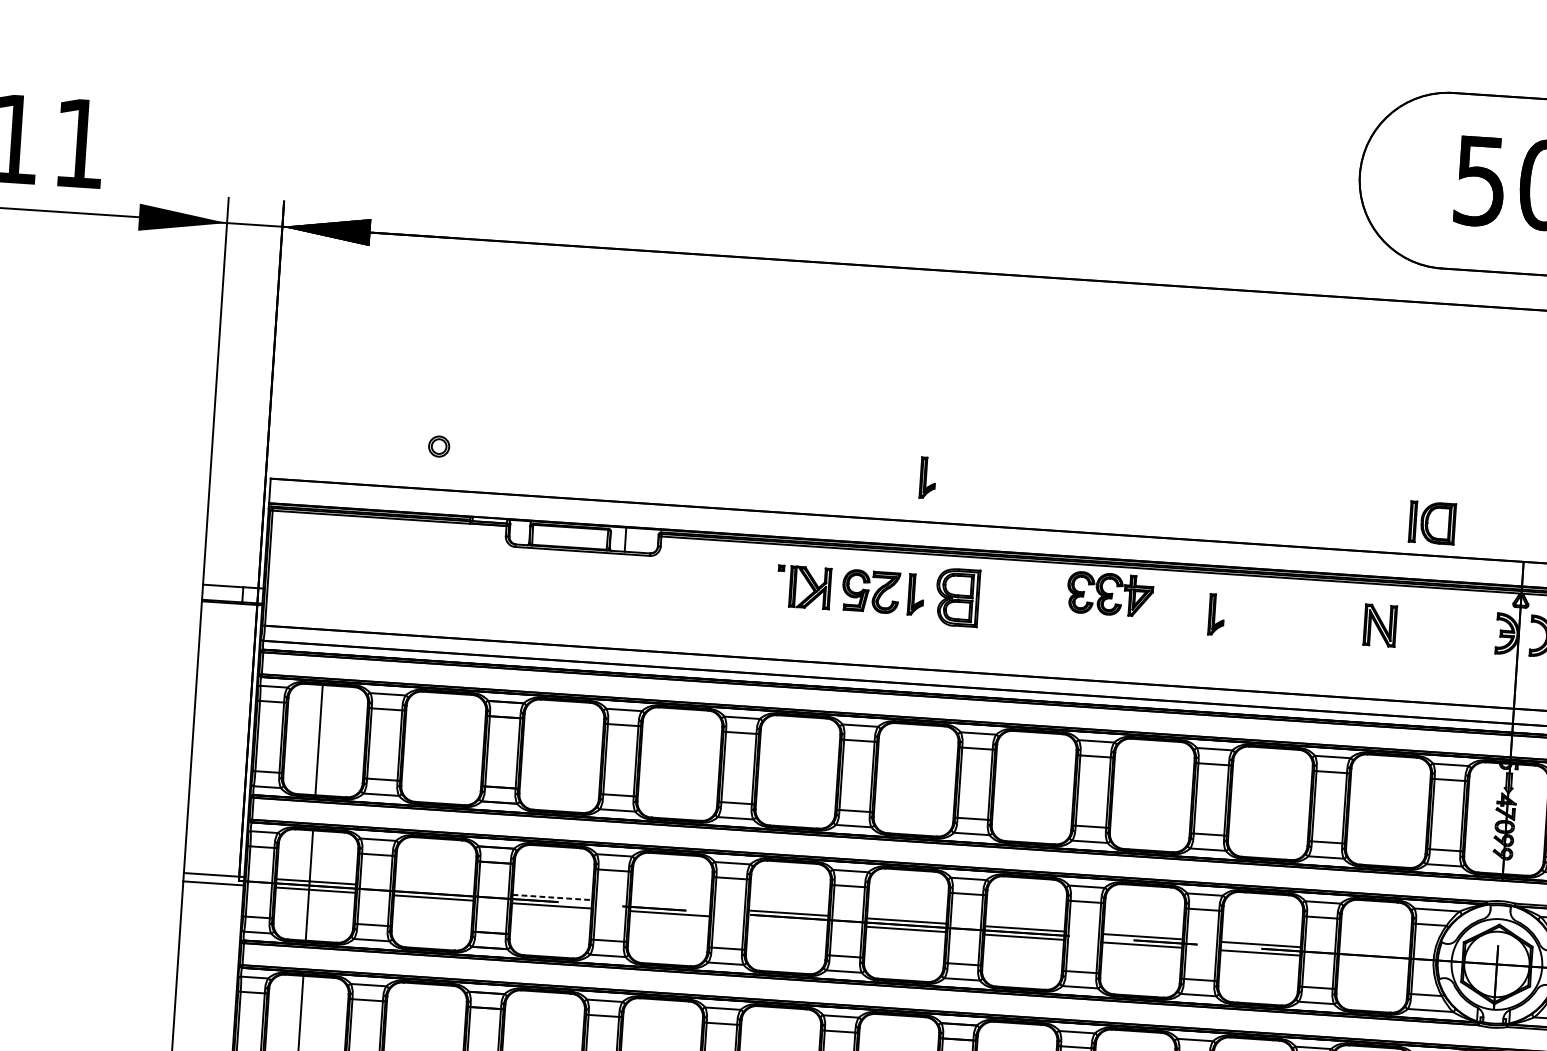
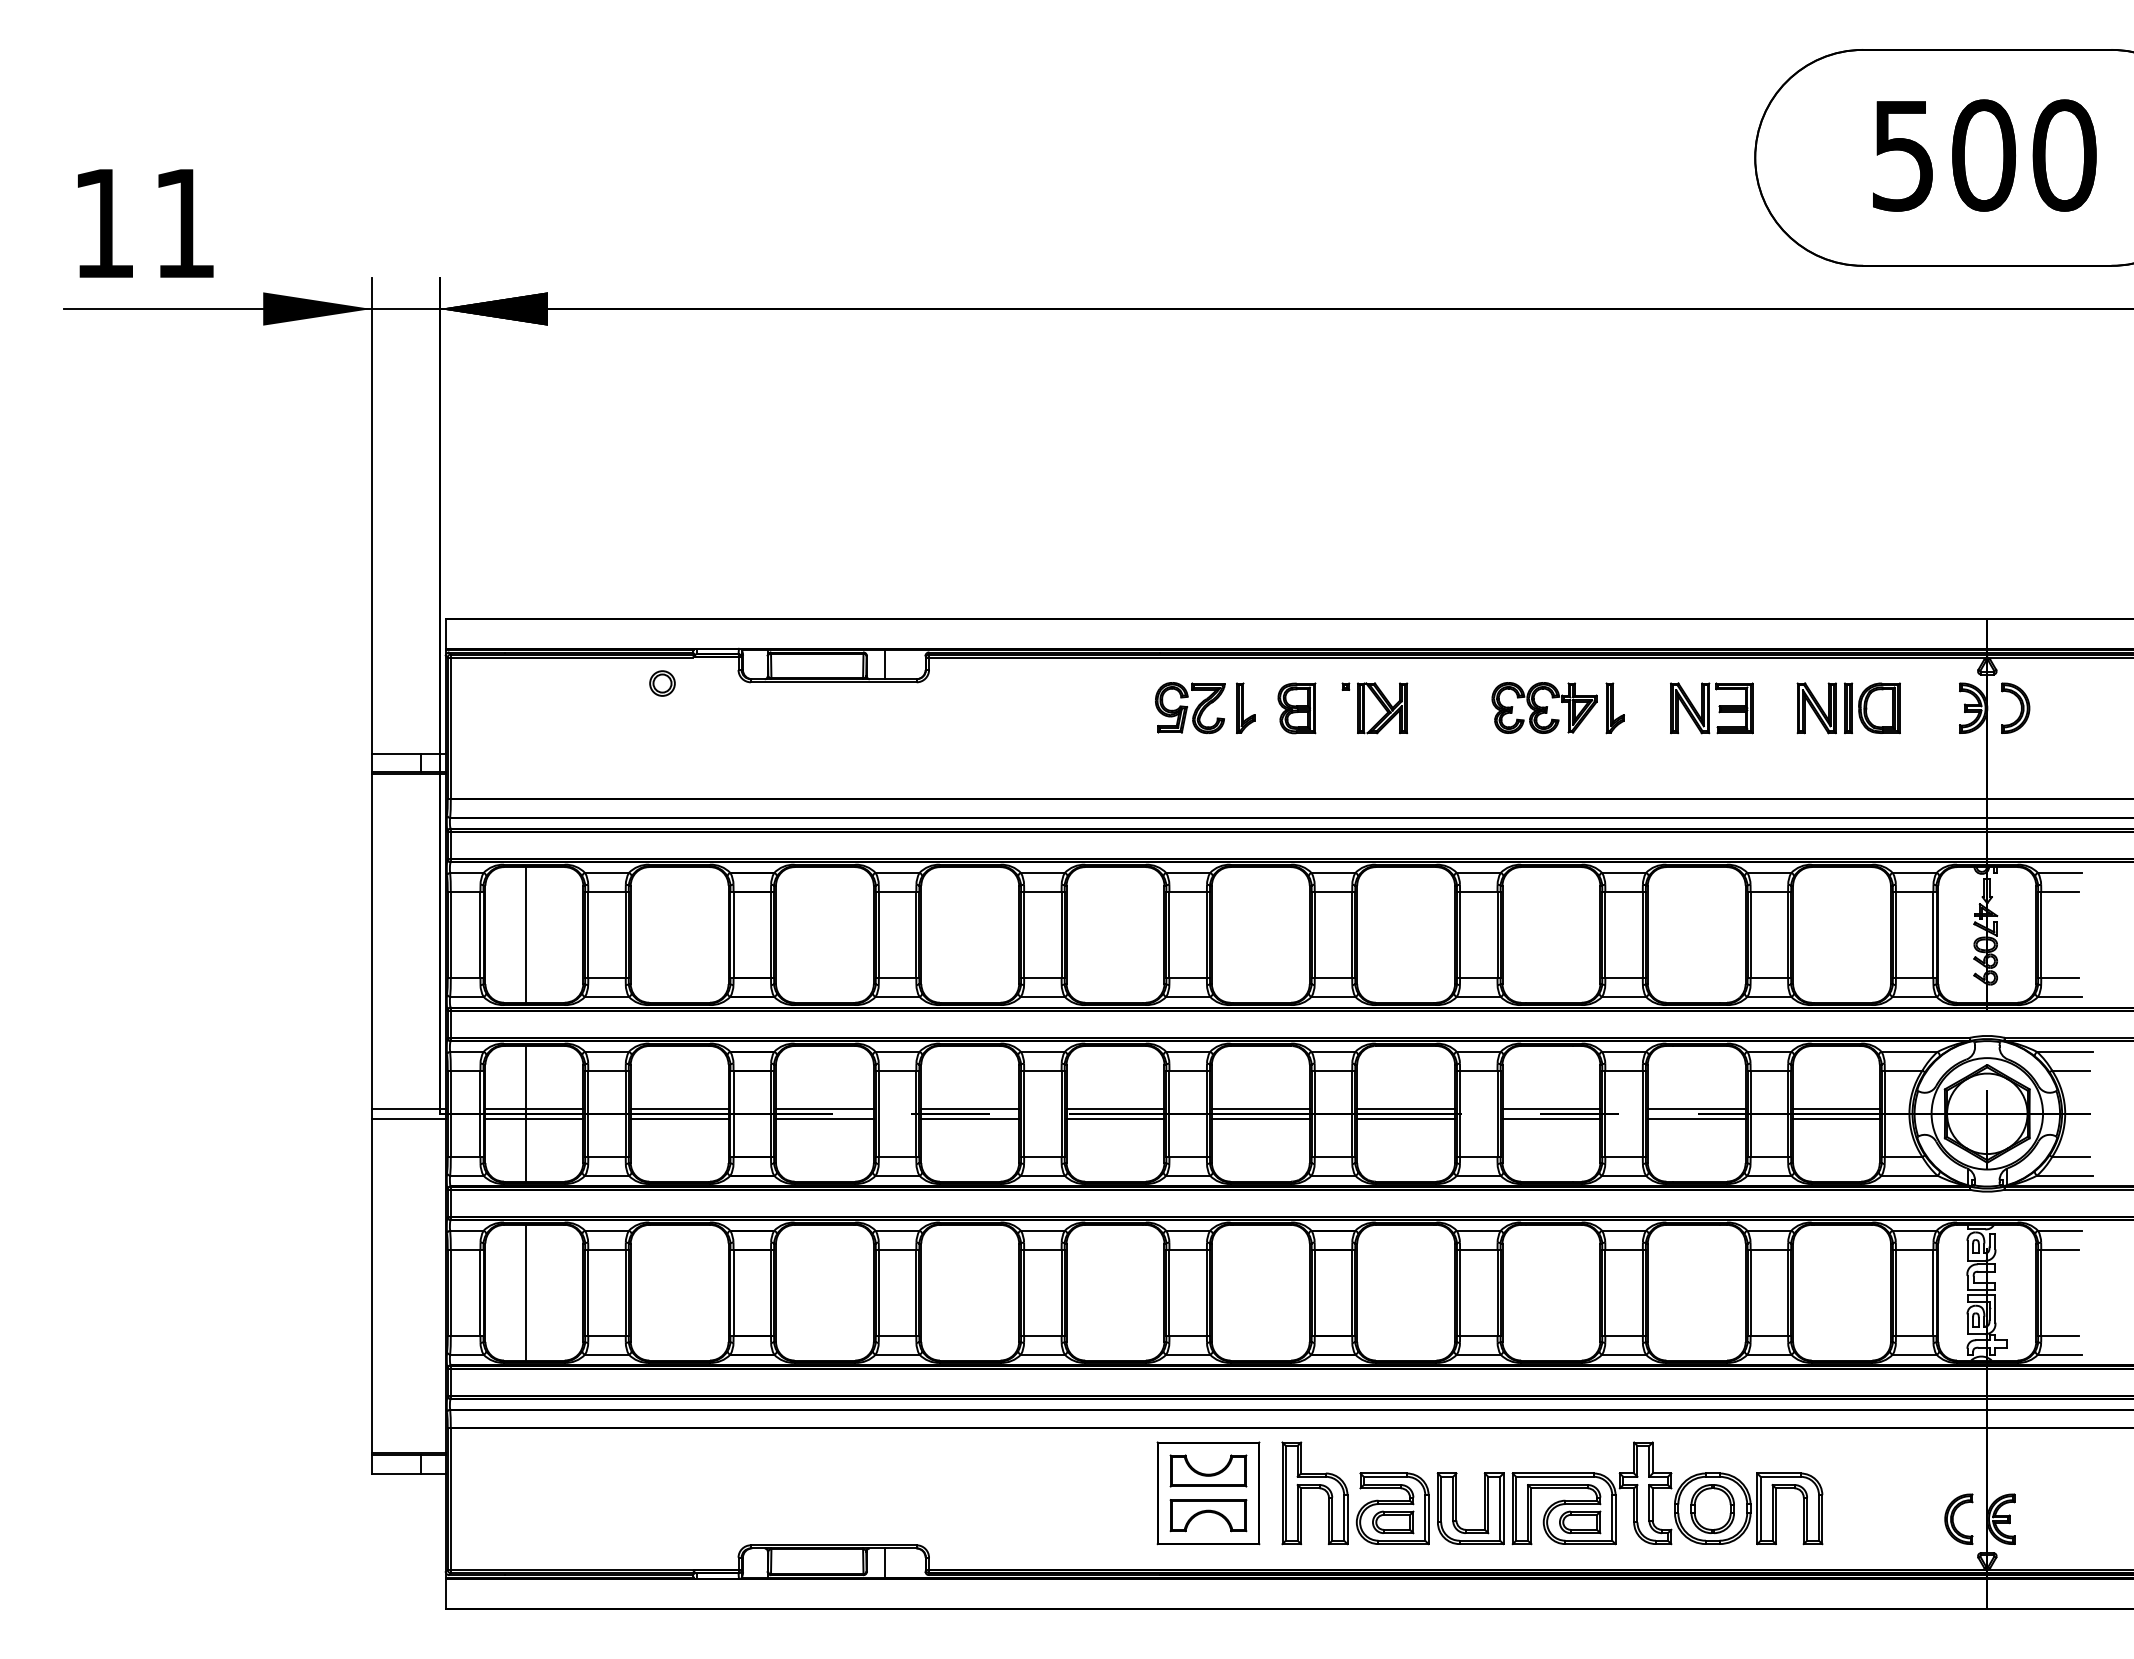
part: (439, 446) -> (662, 683), moved
part: (927, 478) -> (1250, 564), removed
part: (1432, 523) -> (1872, 708), moved
part: (803, 587) -> (1374, 708), moved
part: (1110, 593) -> (1544, 707), moved
part: (957, 597) -> (1296, 708), size x0.71
part: (1294, 620) -> (1711, 708), added
line: (434, 889) -> (679, 1108), added
line: (552, 897) -> (824, 1108), dashed -> solid
line: (670, 905) -> (970, 1108), added
line: (788, 921) -> (1115, 1118), added
line: (1374, 951) -> (1836, 1108), added
line: (1374, 960) -> (1836, 1118), added

